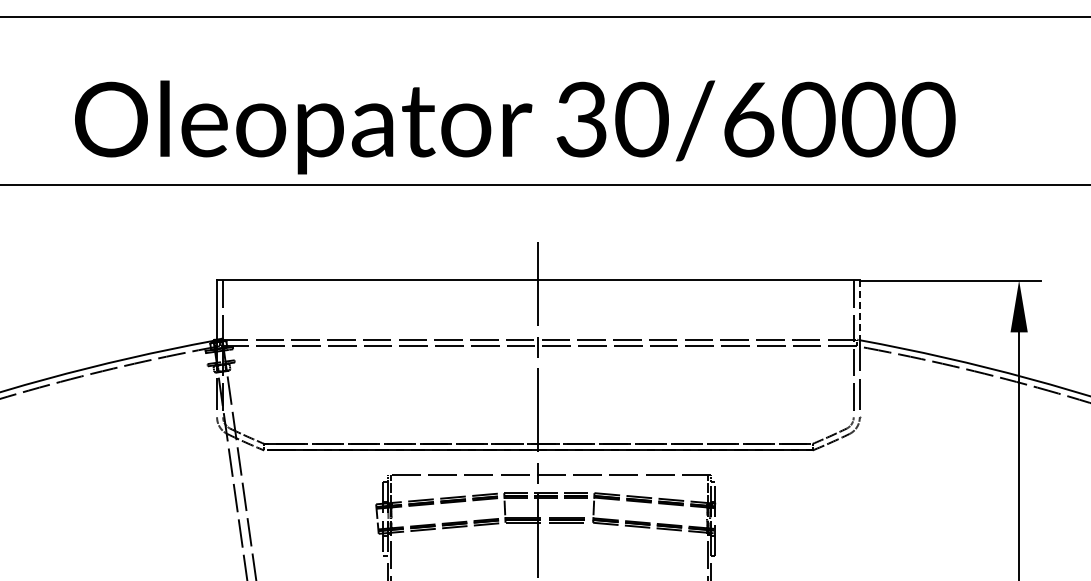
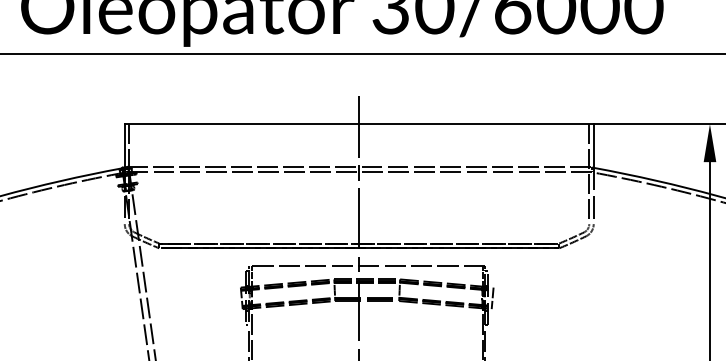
line: (859, 310) -> (593, 146), dashed -> solid
line: (720, 518) -> (492, 297), added

